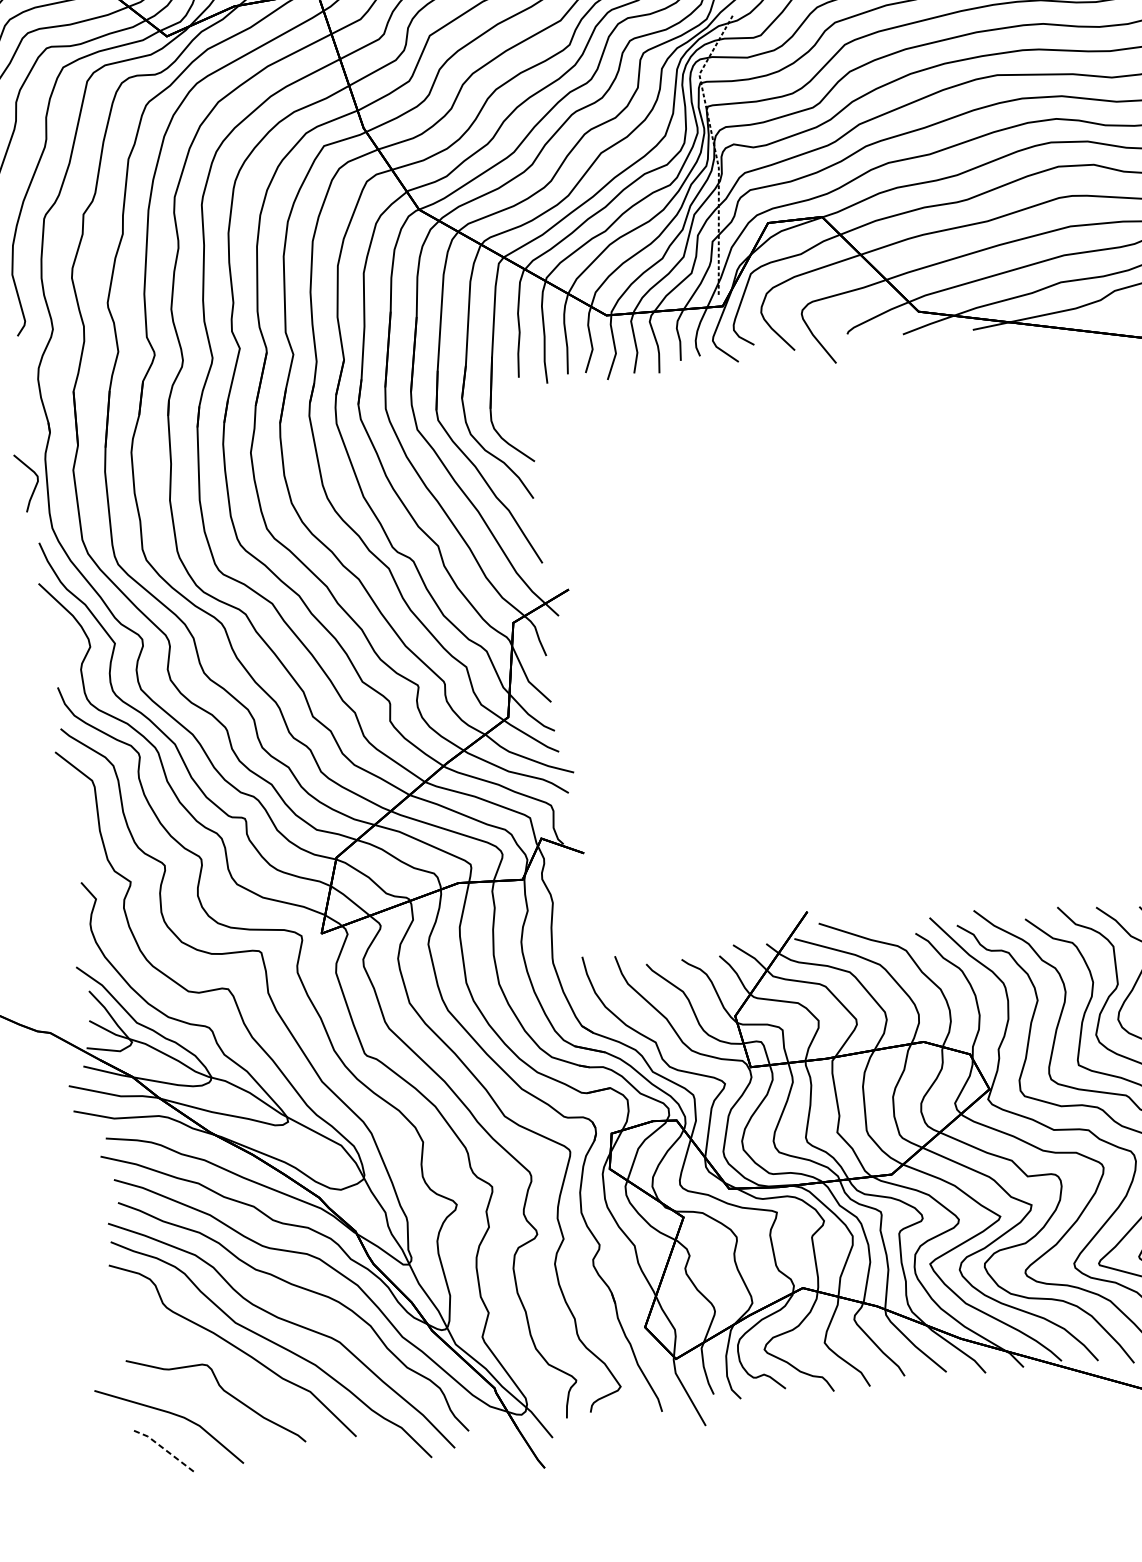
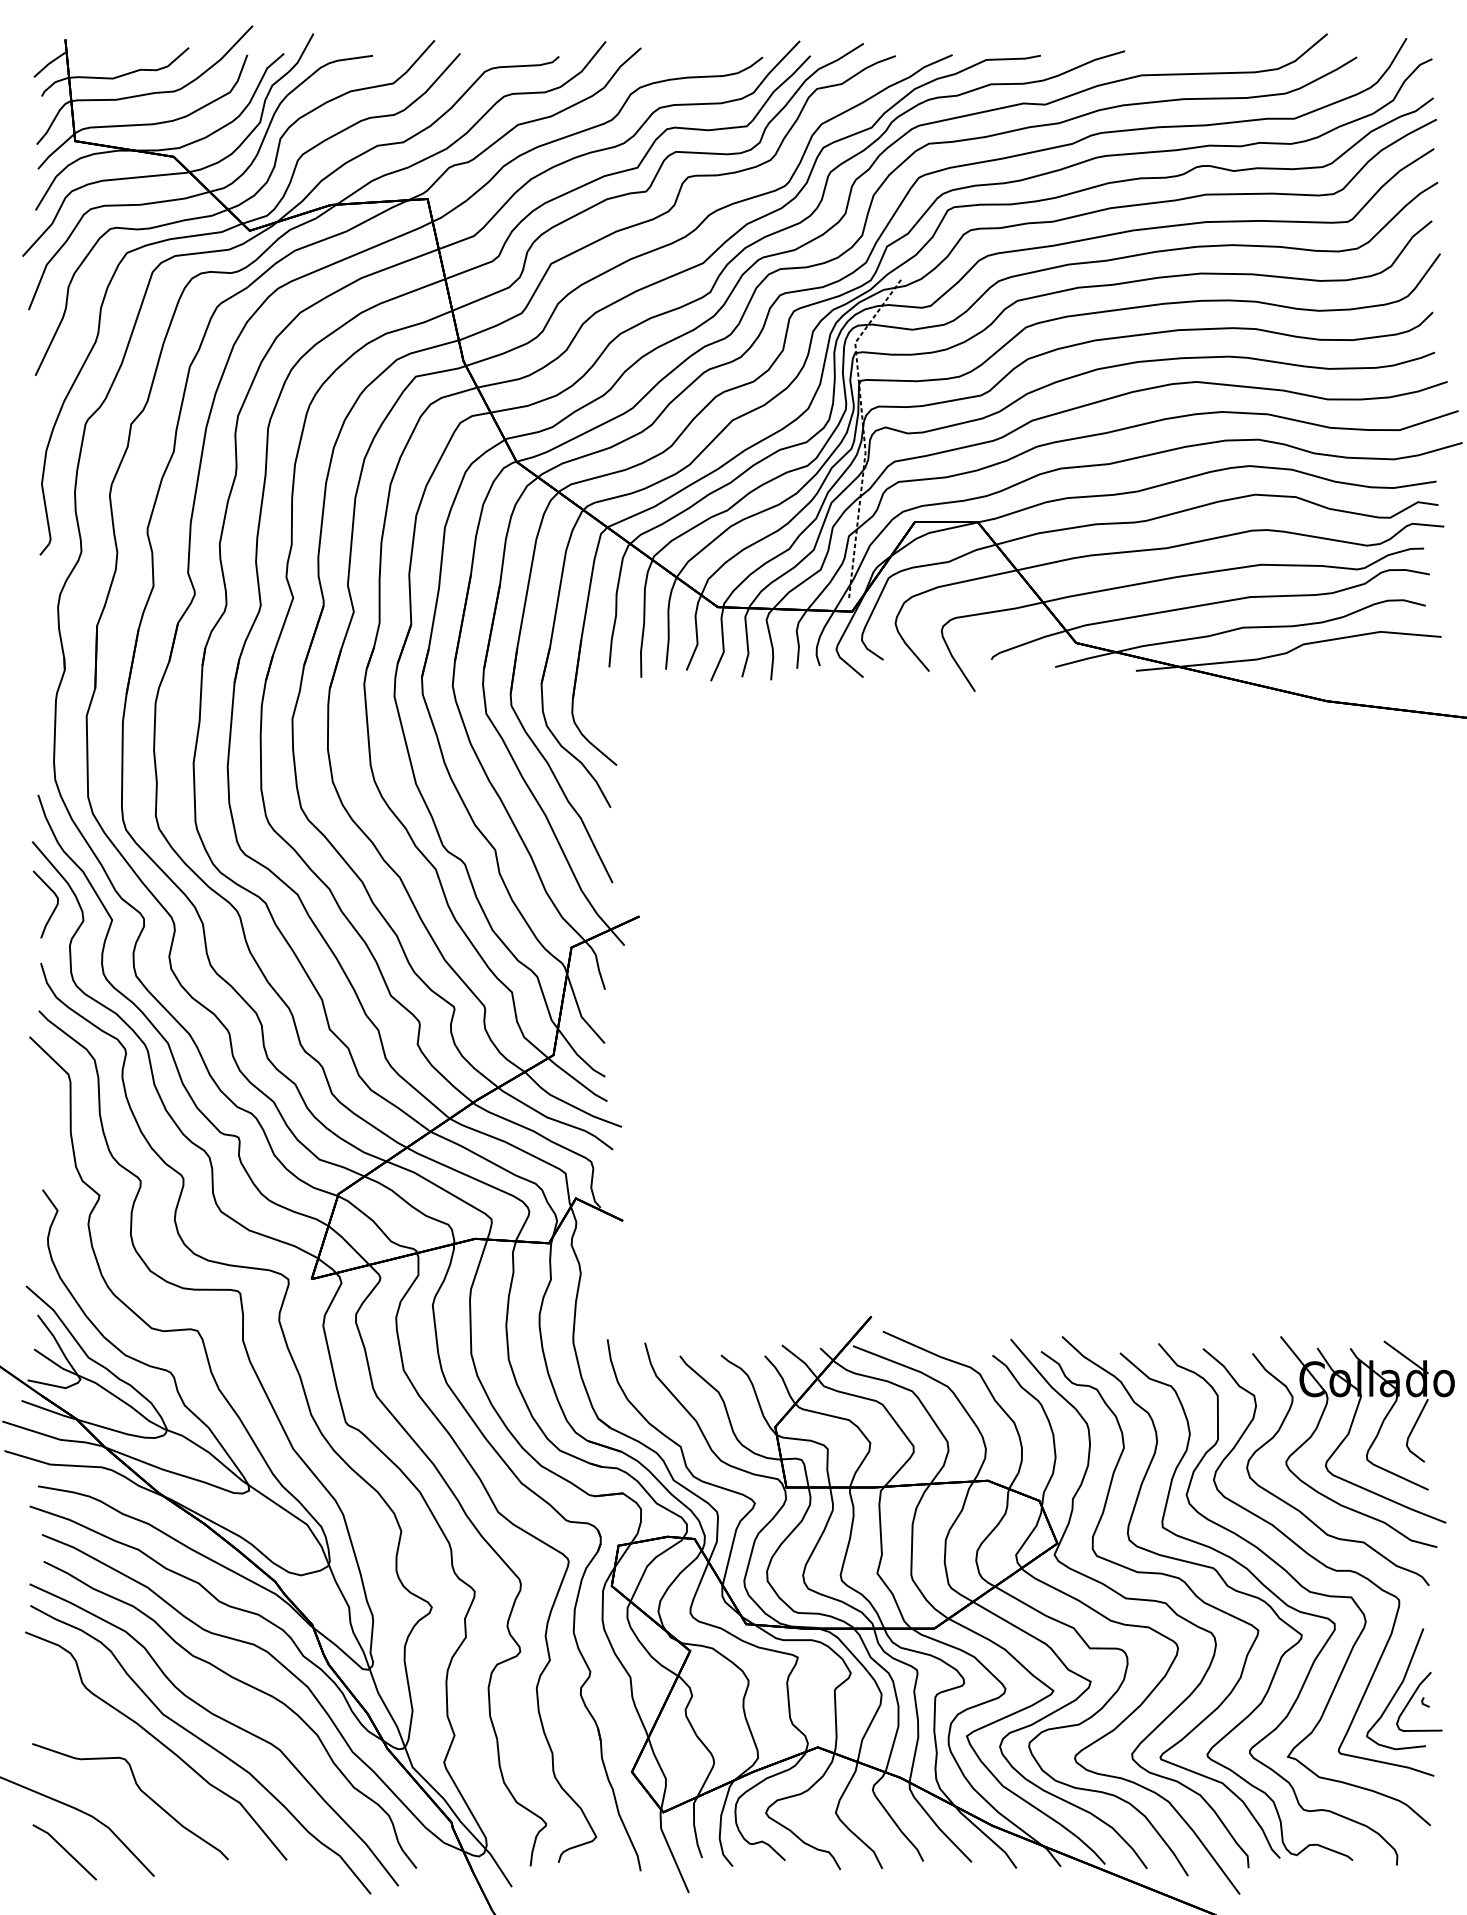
curve: (34, 486) -> (53, 909), moved
line: (164, 1449) -> (65, 1850), dashed -> solid

